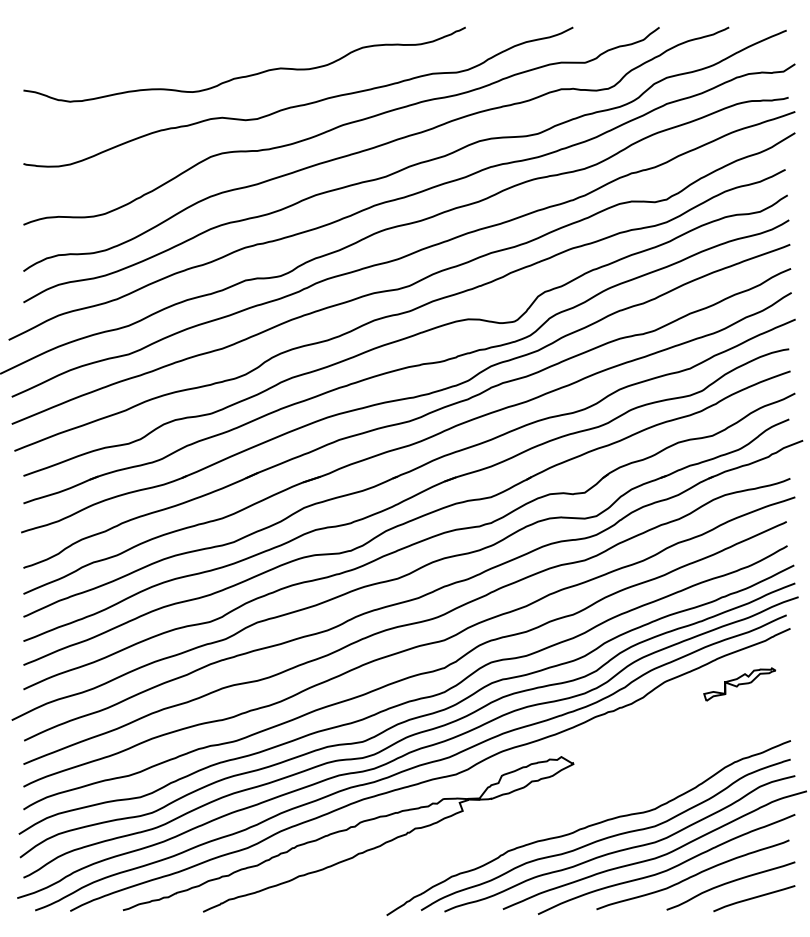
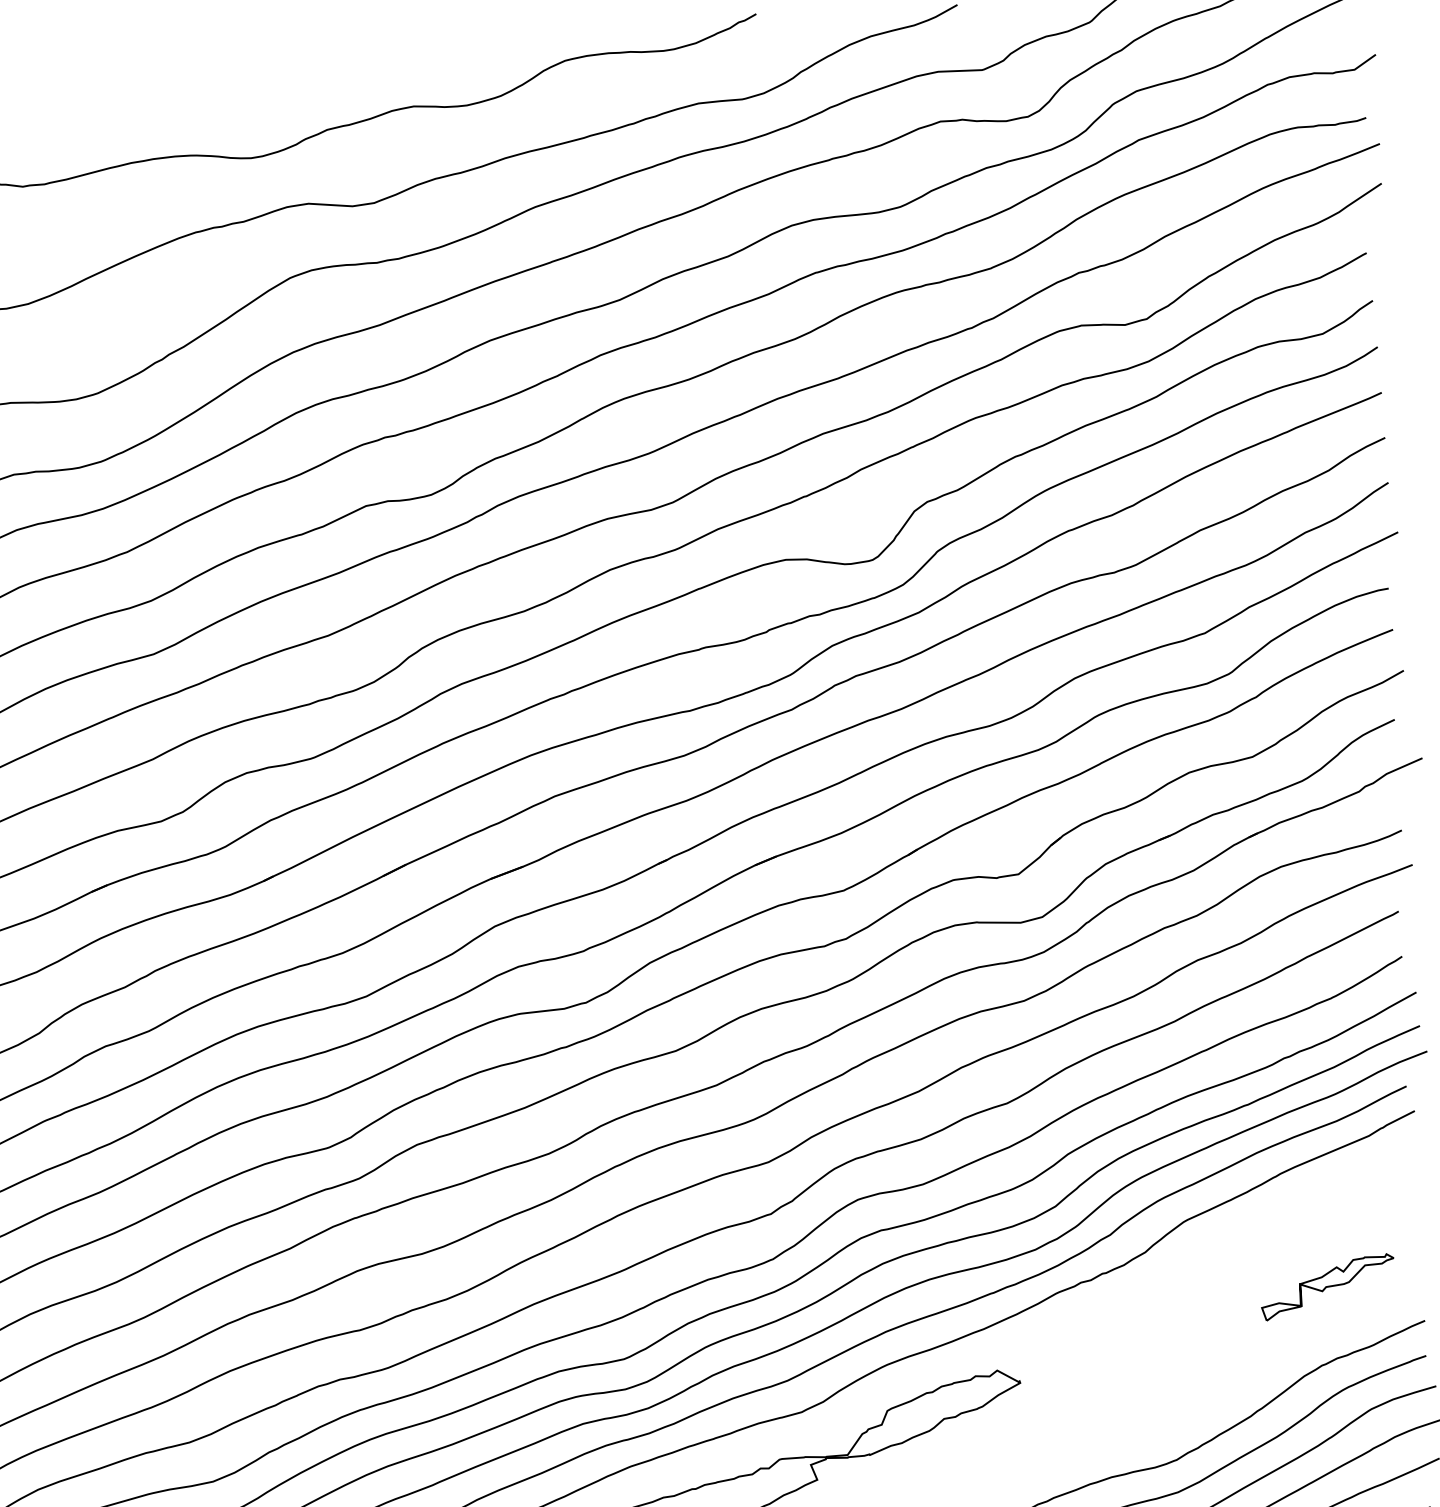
part: (739, 684) -> (1327, 1287), moved

